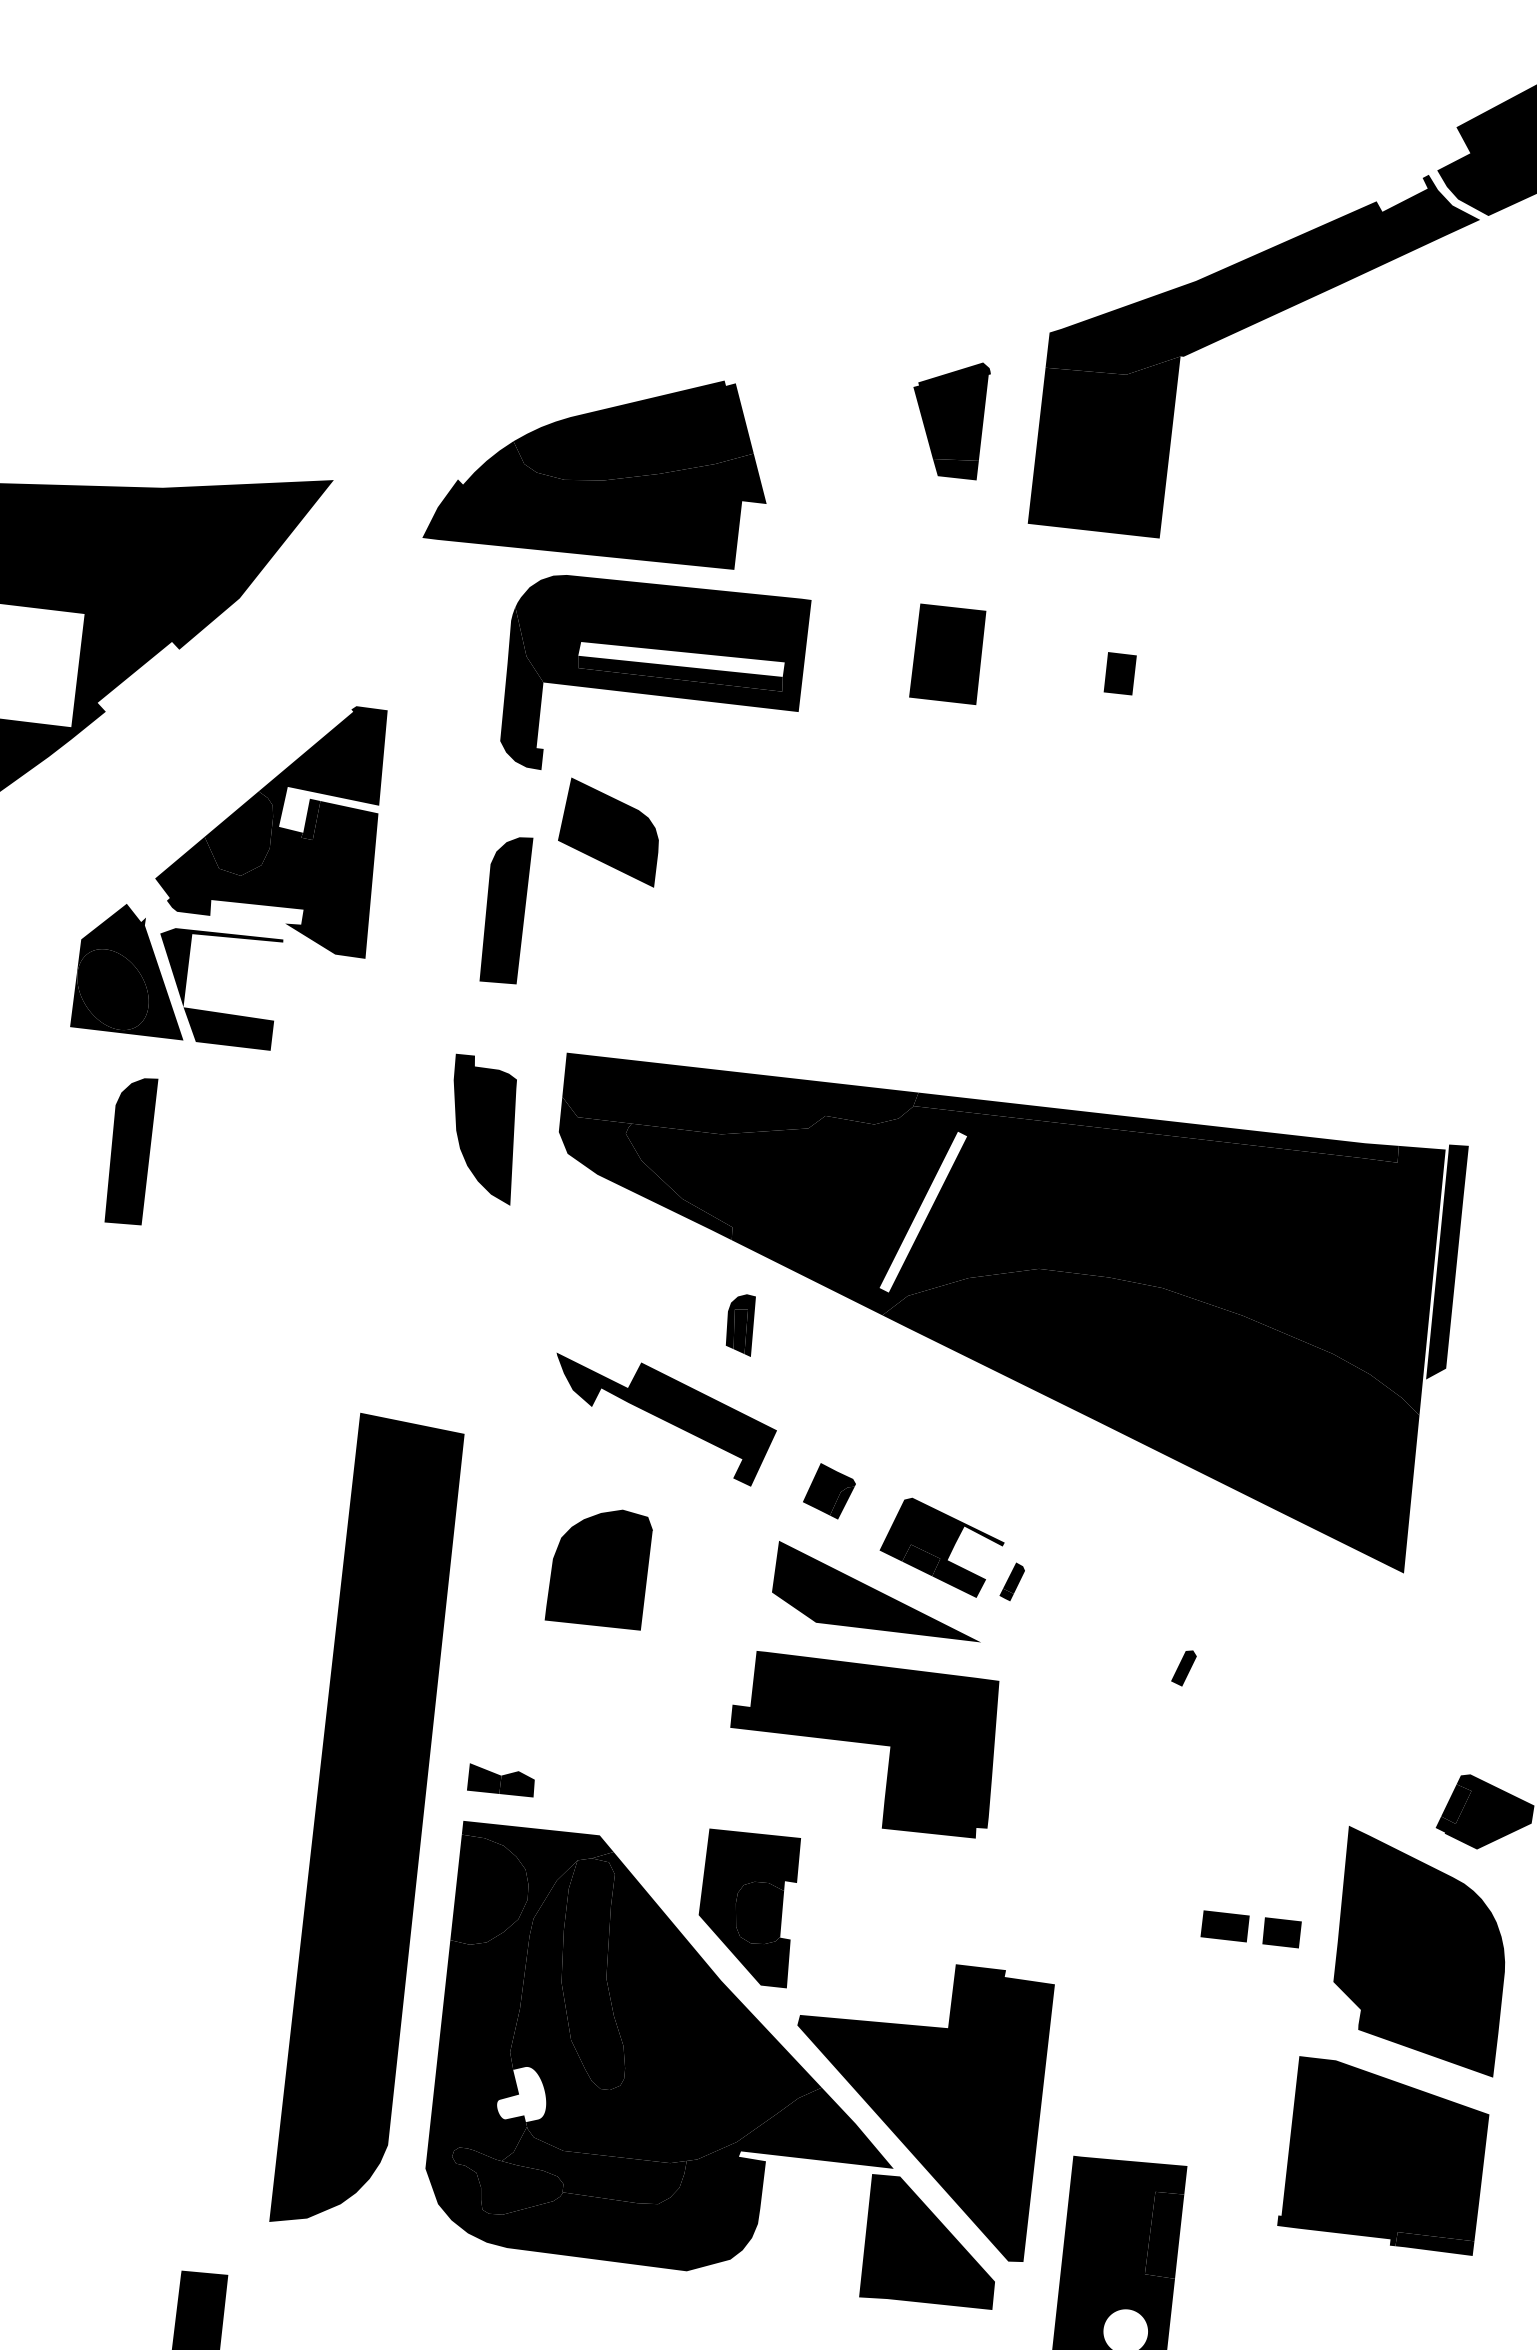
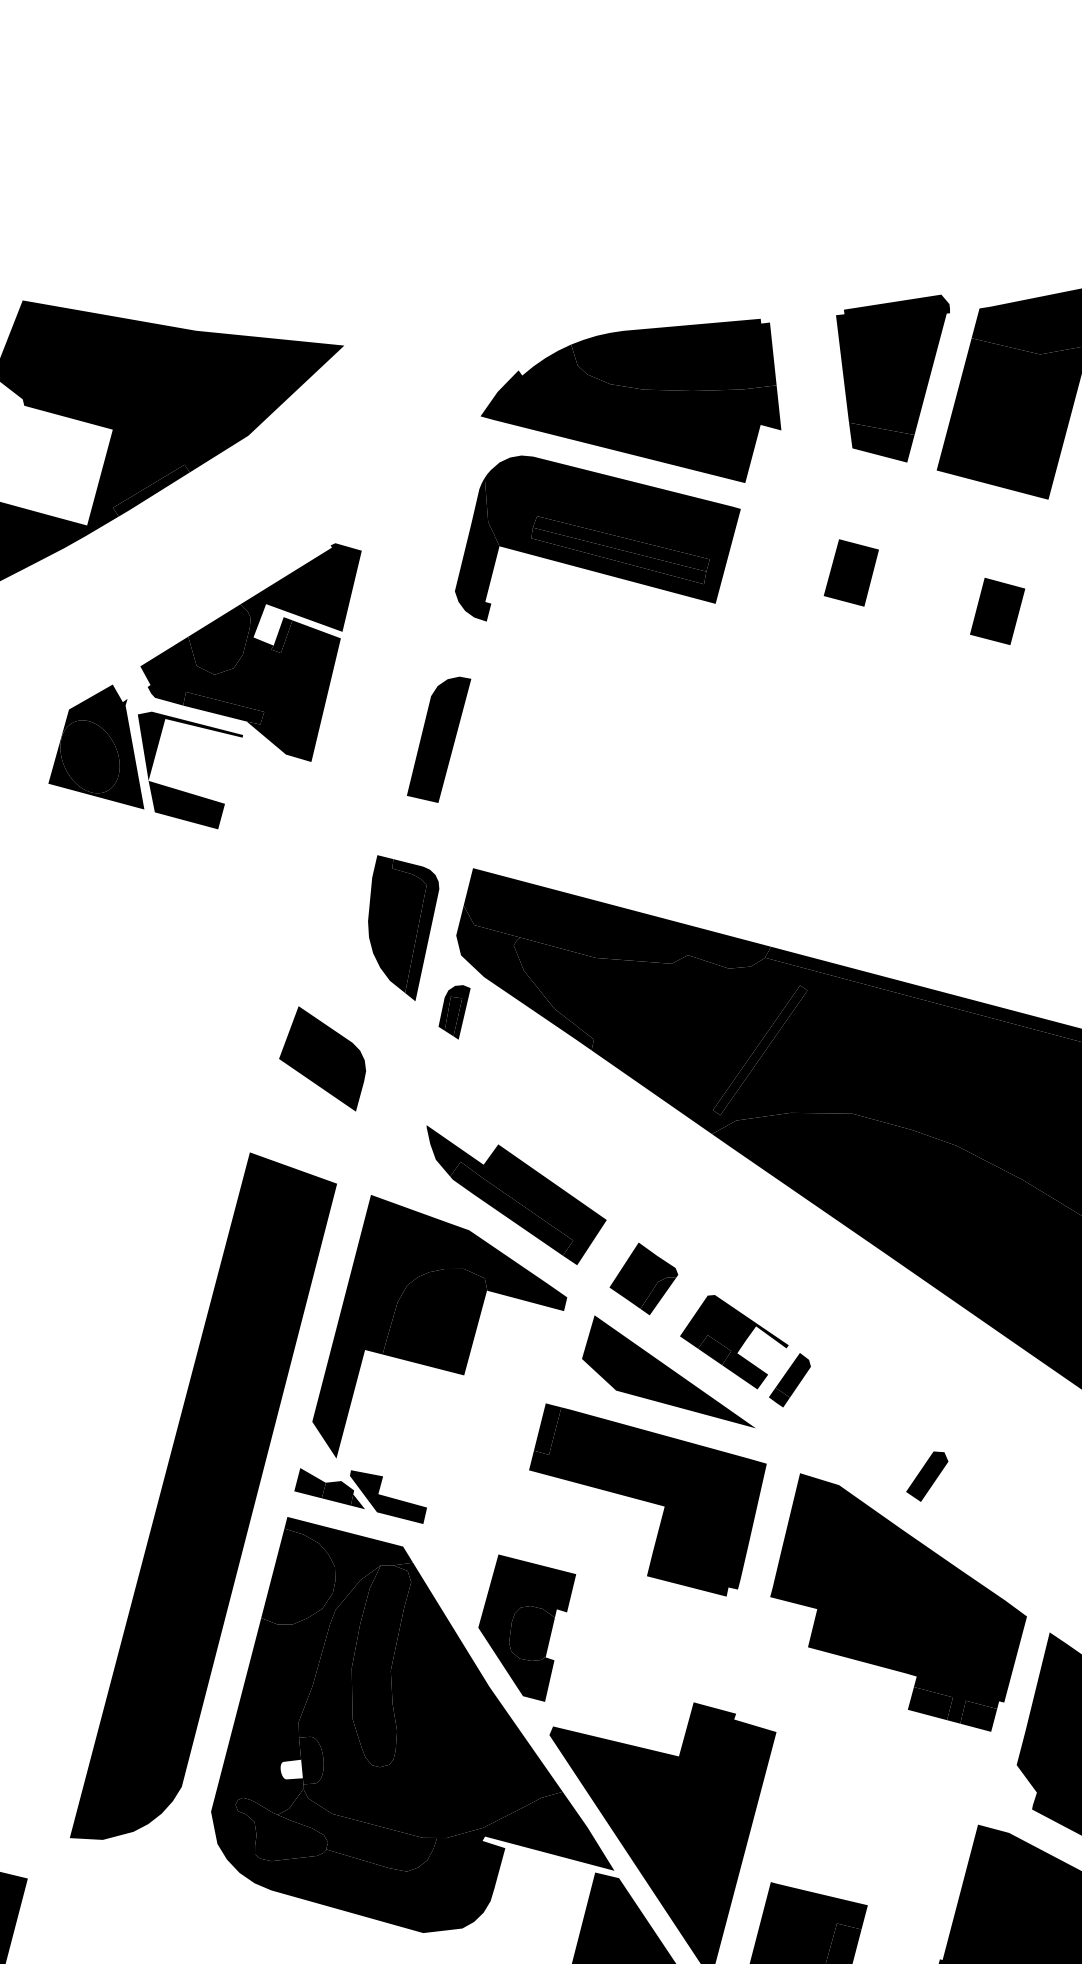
part: (951, 421) -> (883, 372), size x1.67
part: (594, 474) -> (636, 383), moved
part: (947, 654) -> (851, 572), size x0.71
fill: (681, 659) -> (621, 543), added
part: (1119, 673) -> (996, 610), size x1.67
fill: (138, 676) -> (151, 490), added
part: (608, 832) -> (323, 1058), moved
fill: (256, 912) -> (223, 708), added
fill: (502, 1134) -> (407, 930), added
part: (131, 1151) -> (85, 898), removed
fill: (923, 1211) -> (760, 1049), added
part: (740, 1325) -> (453, 1011), moved
fill: (666, 1433) -> (511, 1208), added
part: (829, 1491) -> (644, 1279), size x1.43
part: (1012, 1581) -> (790, 1379), size x1.67
fill: (610, 1593) -> (442, 1339), added
part: (1183, 1668) -> (926, 1476), size x1.67
fill: (744, 1677) -> (547, 1428), added
fill: (573, 1781) -> (387, 1496), added
fill: (541, 1791) -> (358, 1501), added
fill: (1172, 1815) -> (899, 1601), added
fill: (529, 2094) -> (310, 1760), added

